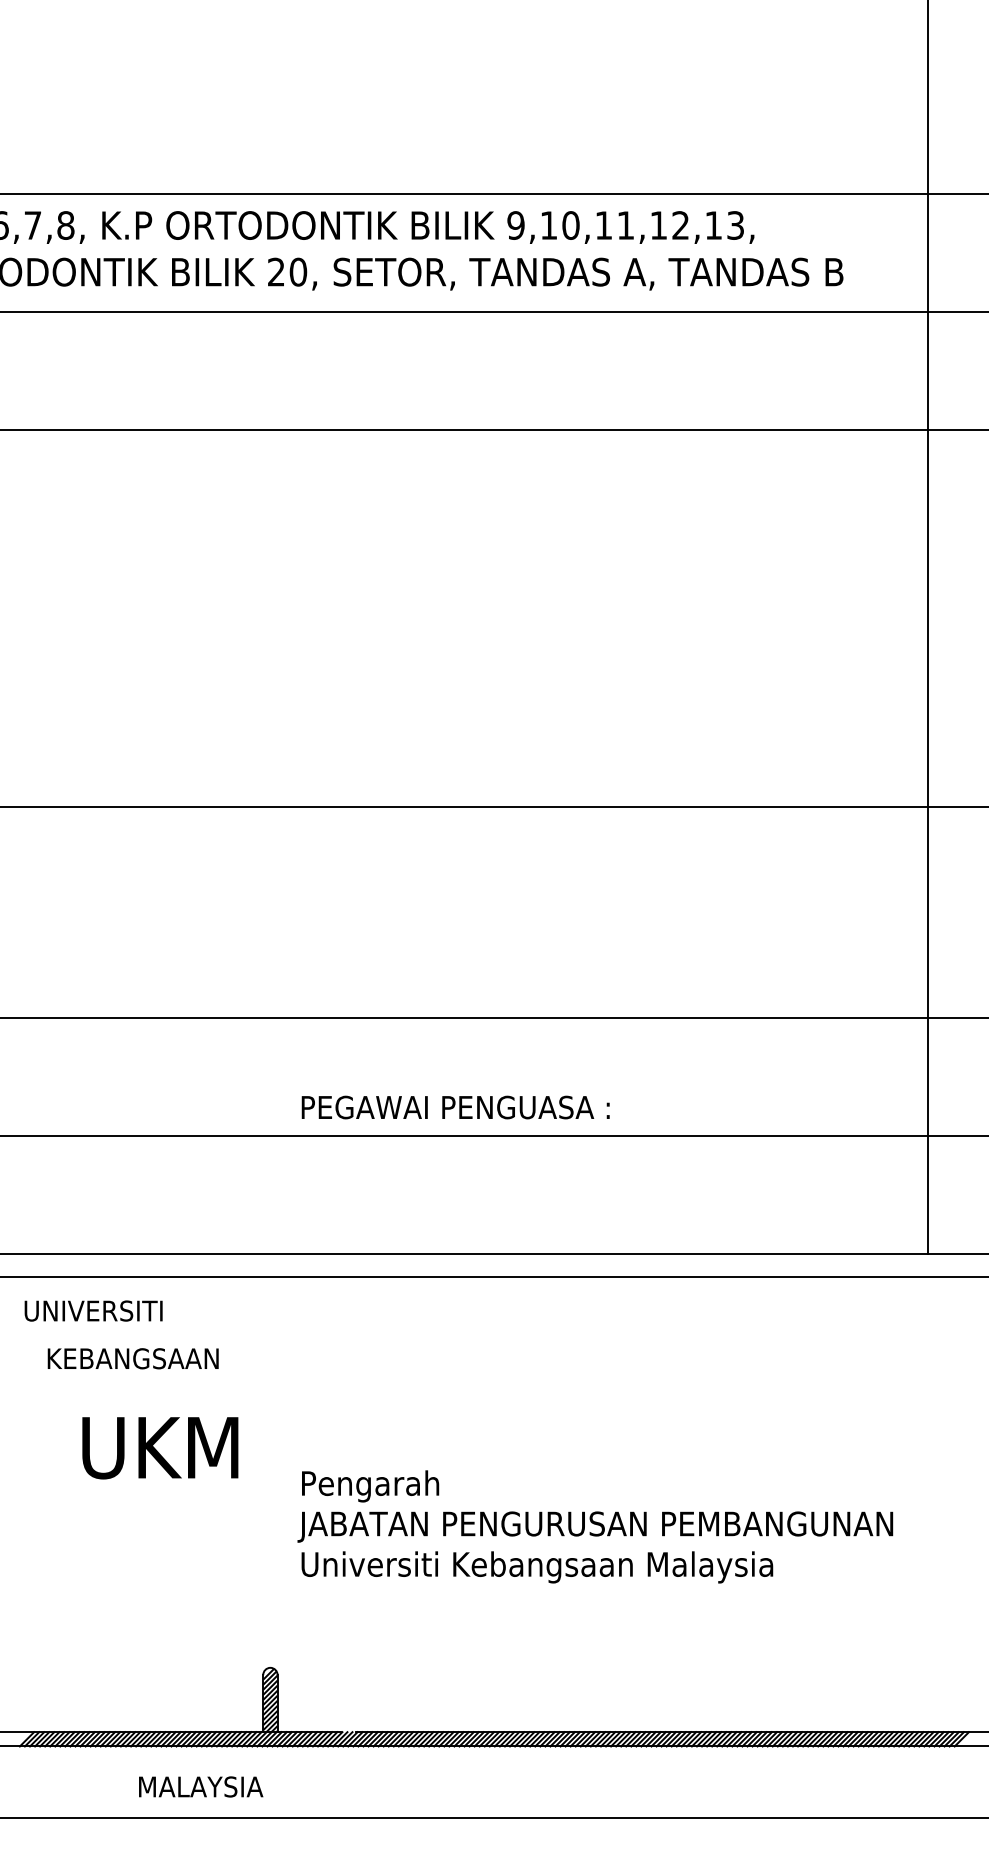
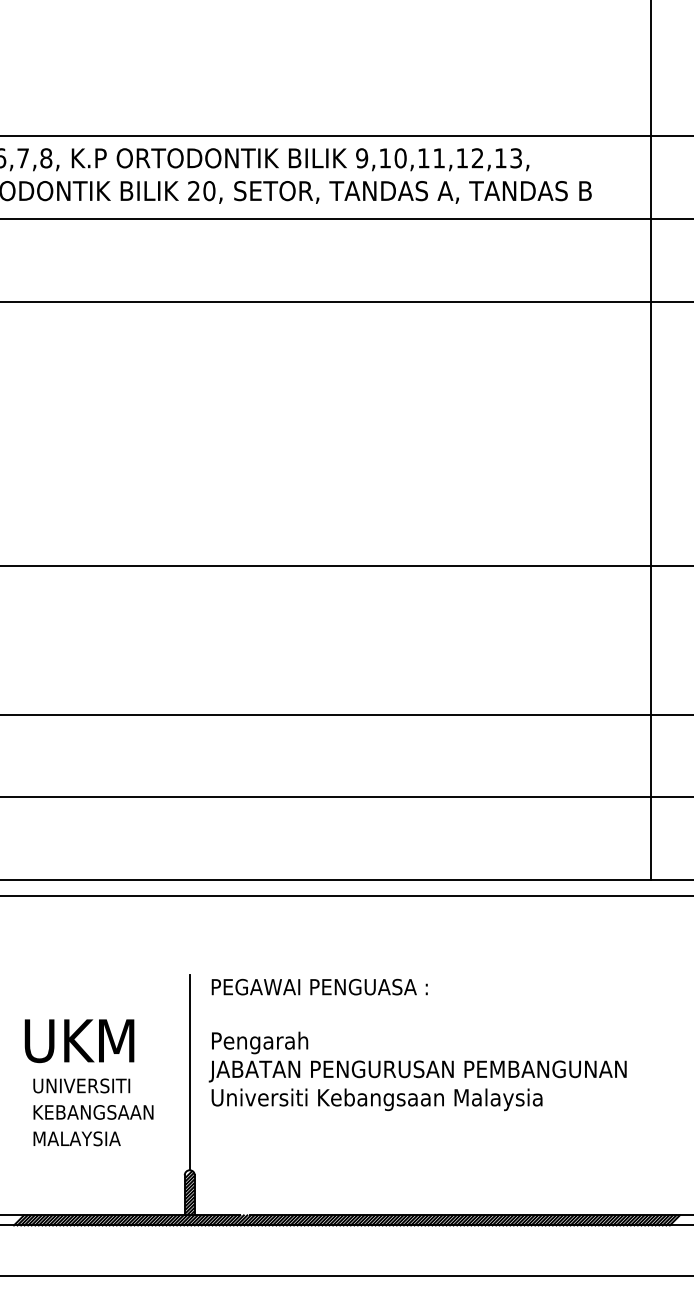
text: (455, 1106) -> (319, 986), moved
text: (93, 1310) -> (81, 1085), moved
text: (133, 1358) -> (93, 1112), moved
text: (160, 1448) -> (79, 1041), moved
line: (270, 1528) -> (189, 1072), added
text: (200, 1786) -> (76, 1138), moved

